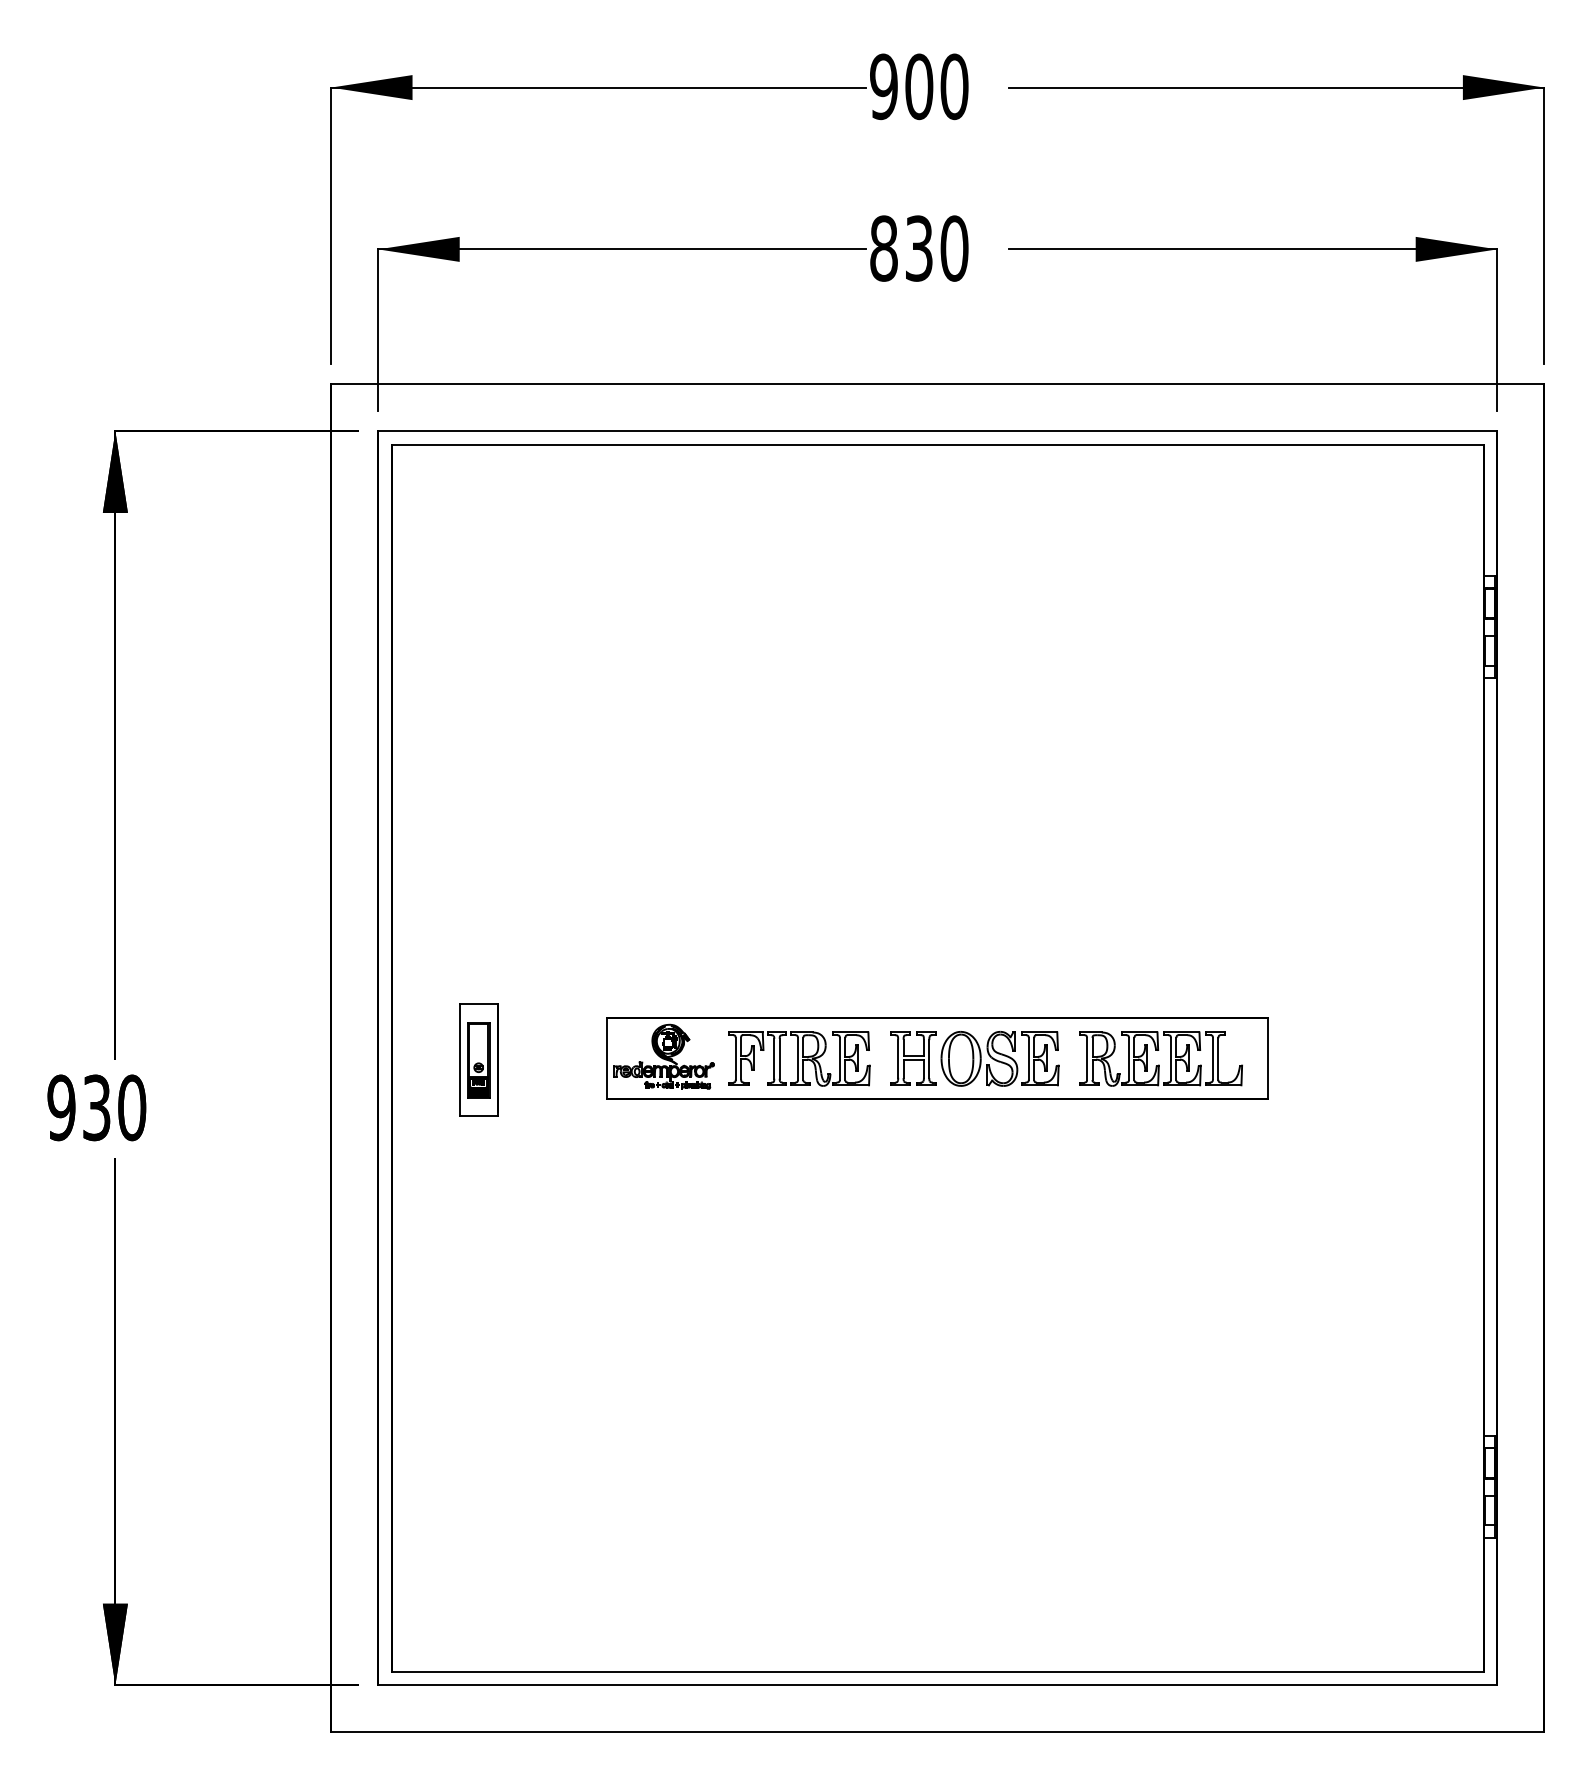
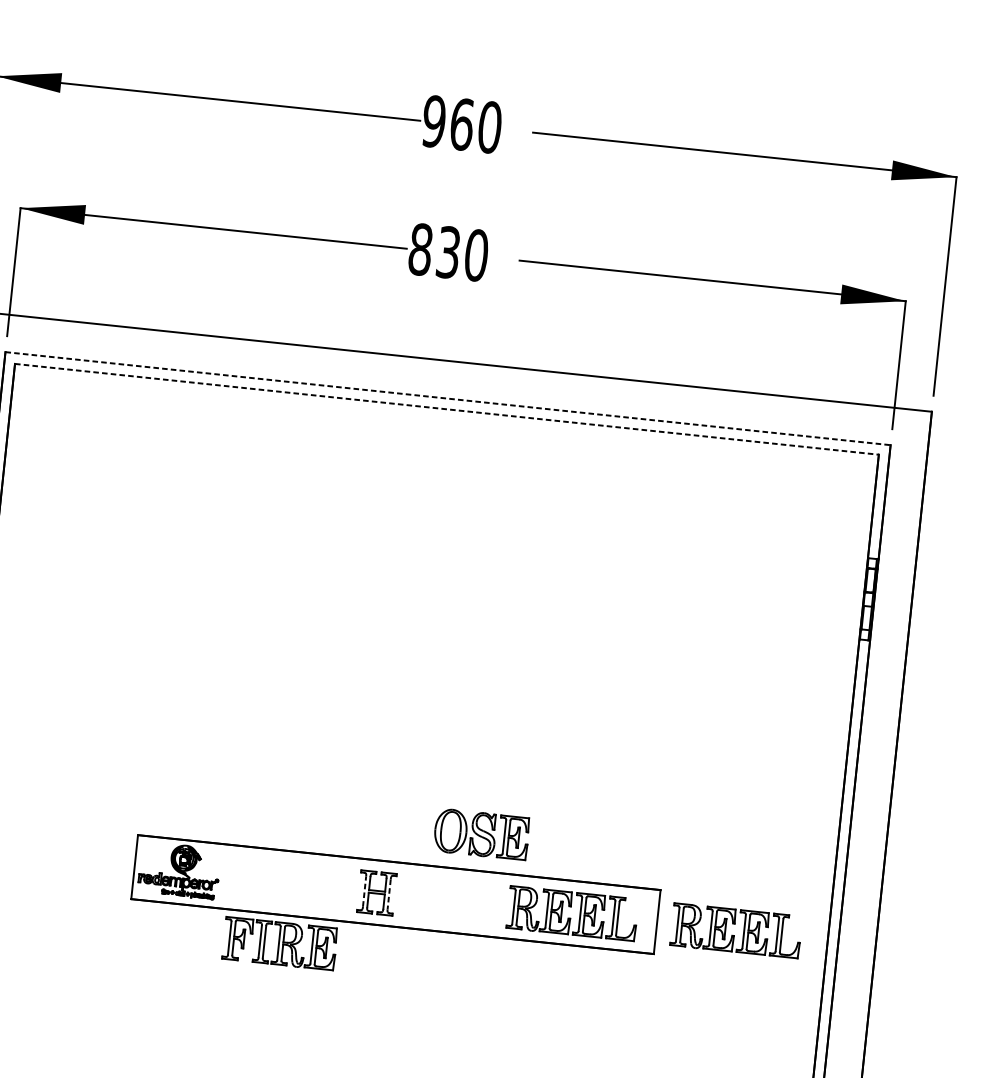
text: (919, 86) -> (462, 124), 900 -> 960
line: (938, 431) -> (448, 398), solid -> dashed
line: (938, 444) -> (447, 409), solid -> dashed
part: (799, 1058) -> (280, 943), moved
line: (898, 1058) -> (364, 891), solid -> dashed
part: (999, 1058) -> (481, 834), moved
part: (478, 1059) -> (32, 857), removed
line: (929, 1059) -> (389, 894), solid -> dashed
part: (1366, 1064) -> (734, 935), added

